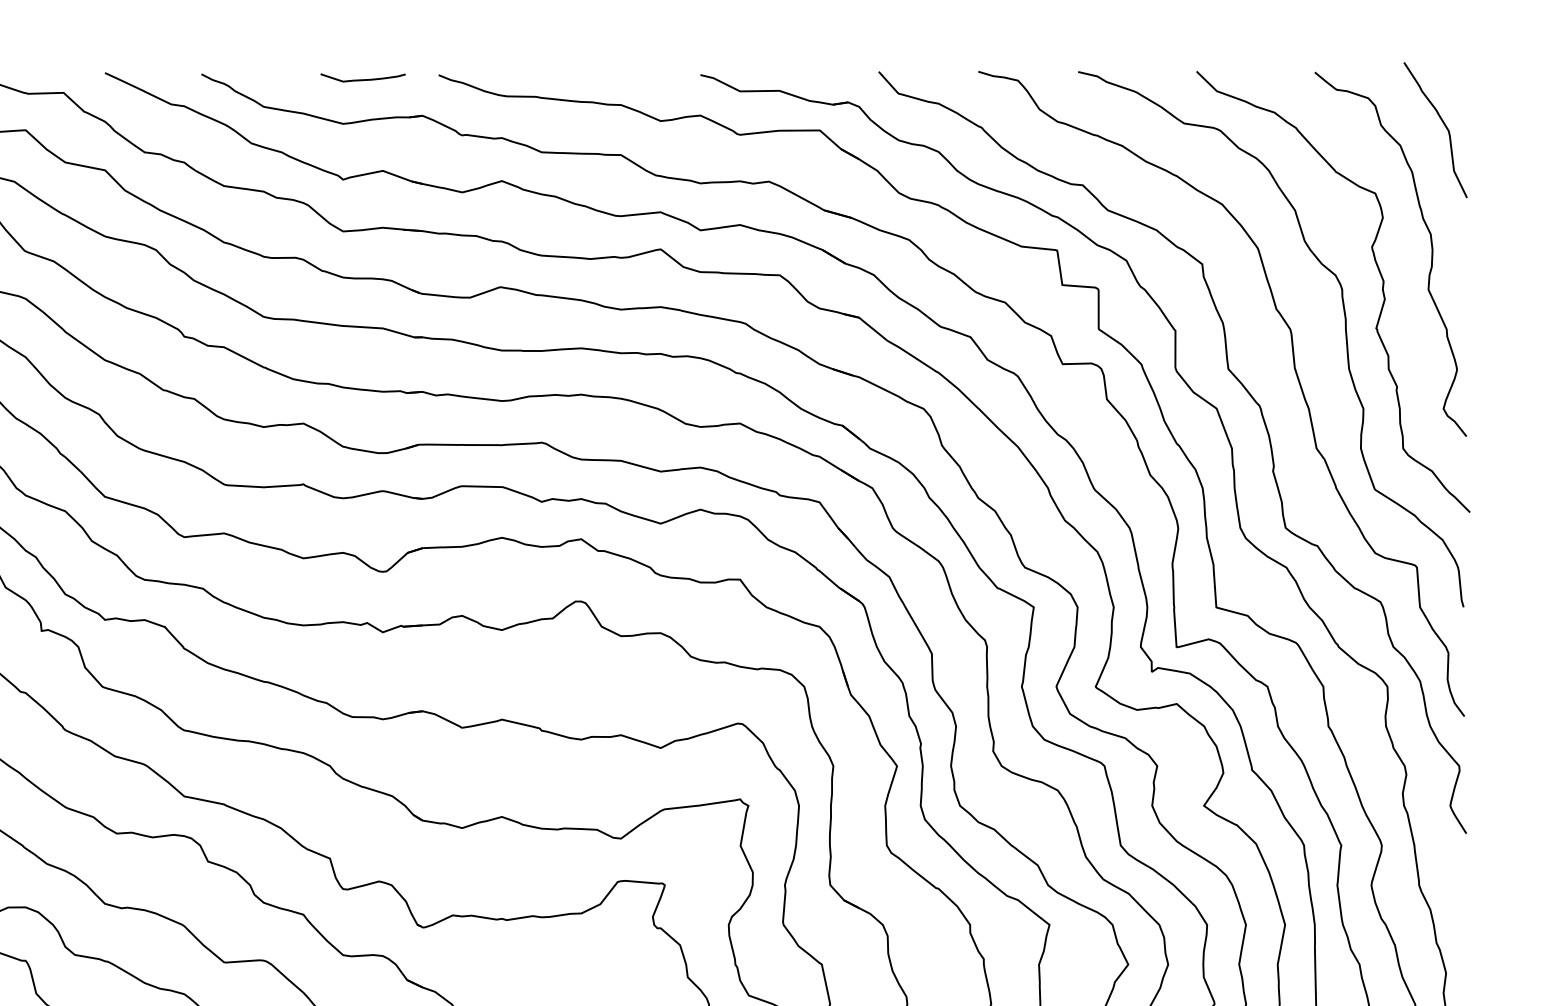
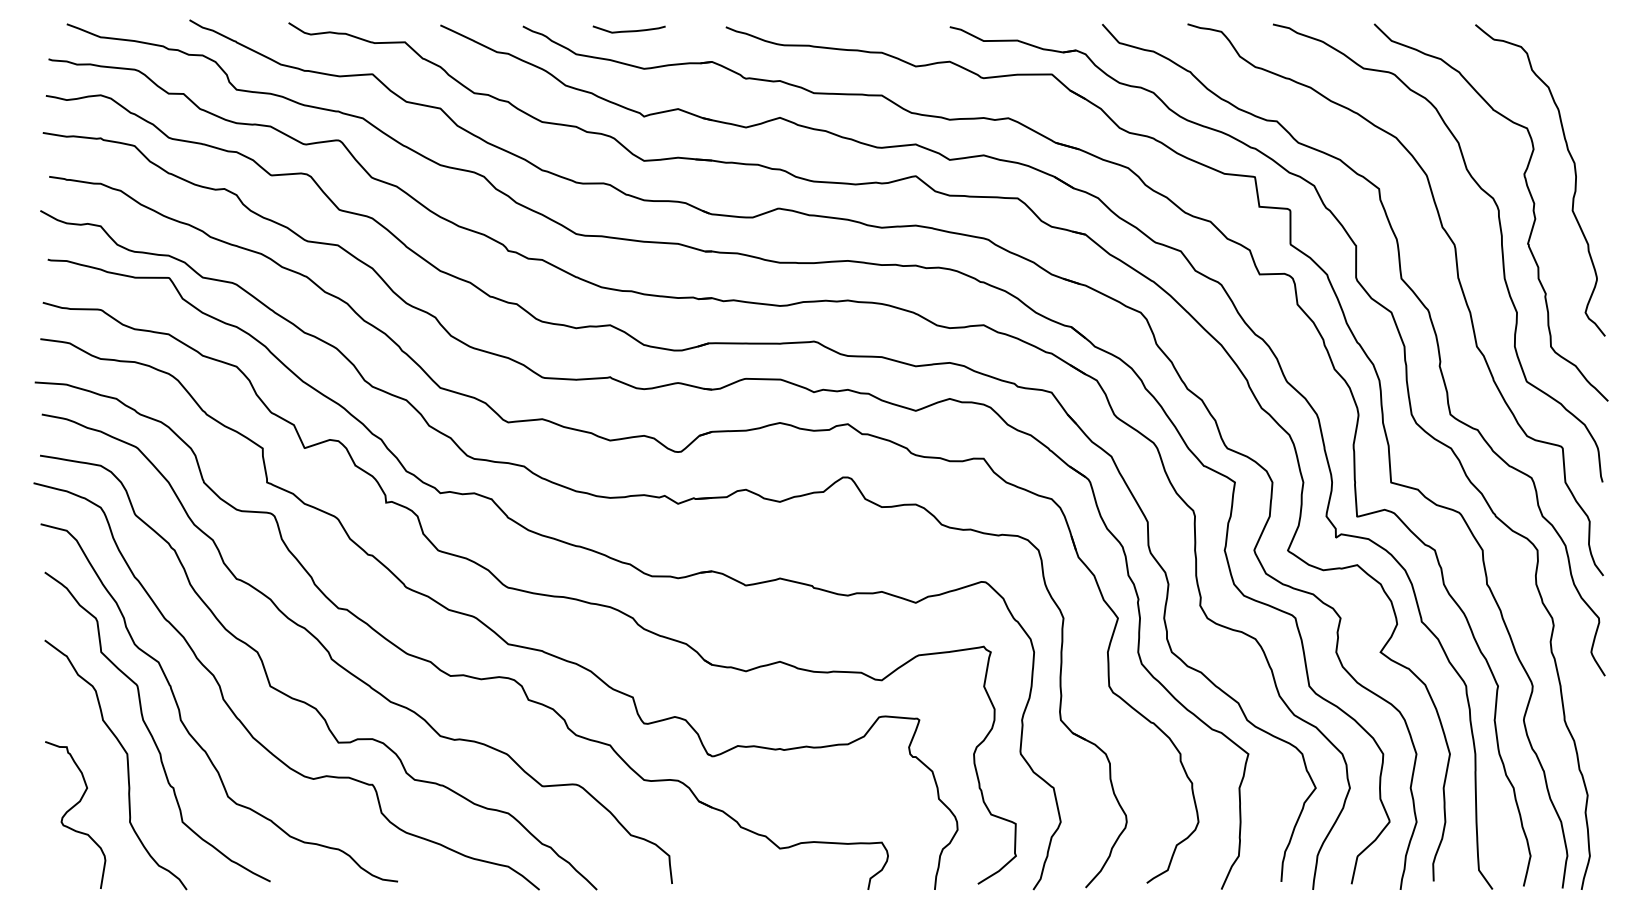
curve: (362, 79) -> (628, 30), moved
curve: (1442, 123) -> (1584, 68), removed

